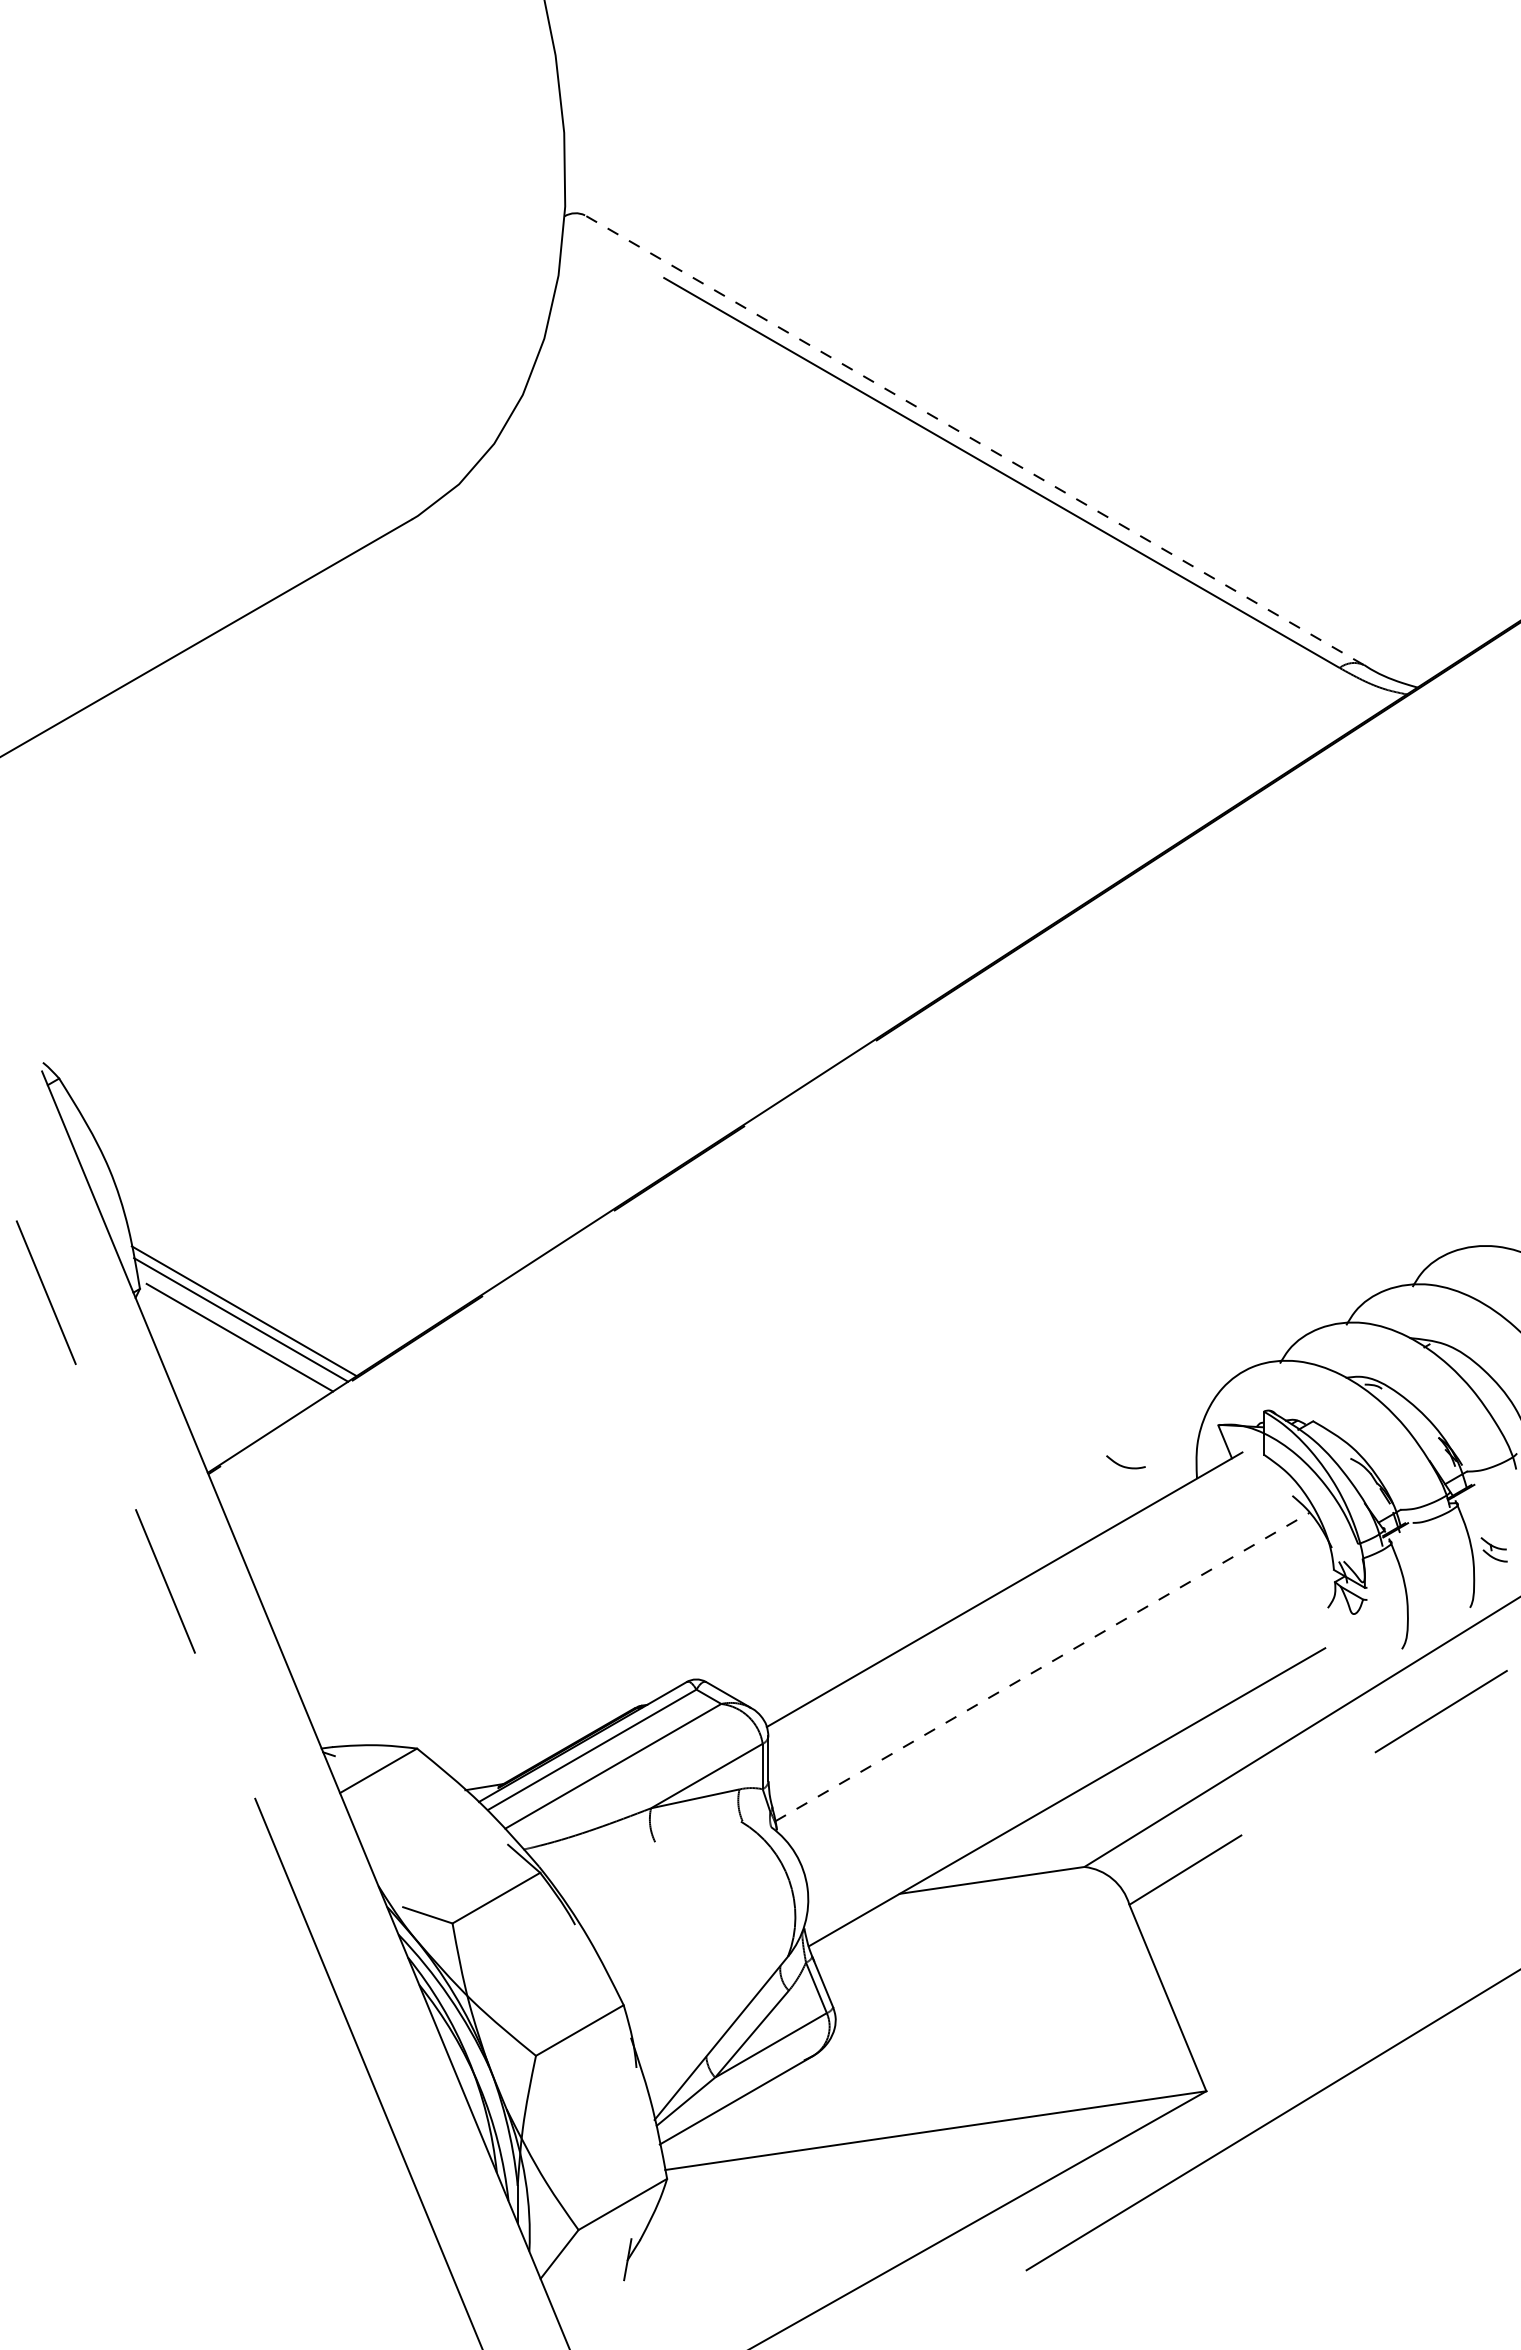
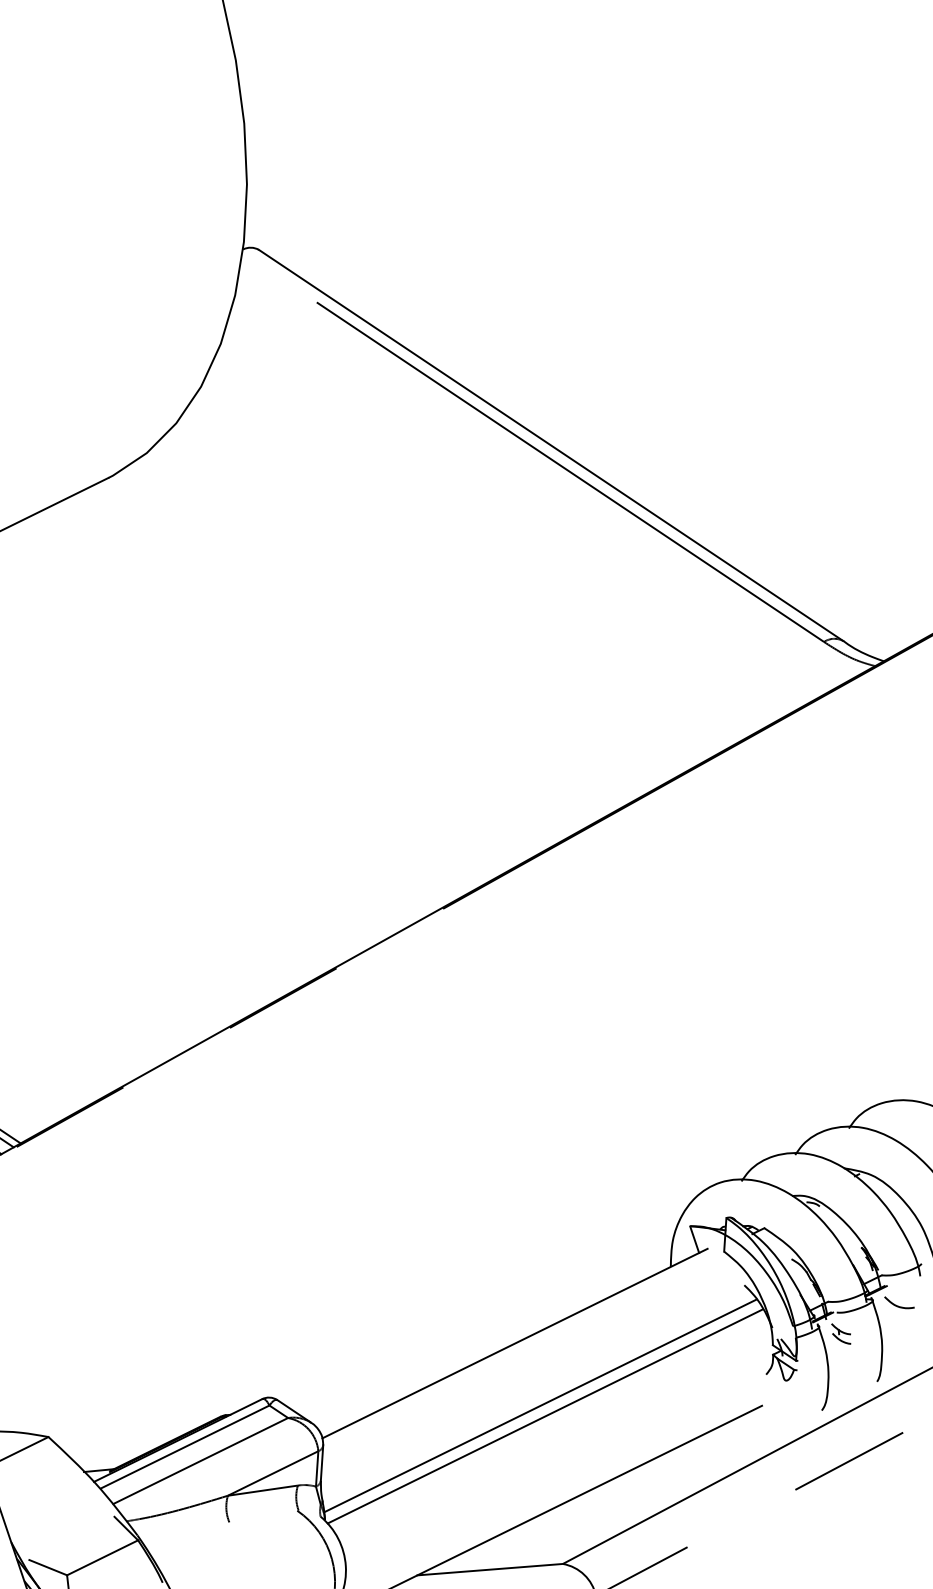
line: (974, 440) -> (551, 445), dashed -> solid
curve: (1123, 1465) -> (897, 1305), moved
part: (1493, 1549) -> (840, 1333), moved
line: (1042, 1666) -> (540, 1405), dashed -> solid
line: (1049, 1680) -> (545, 1416), added

